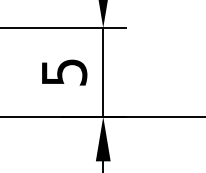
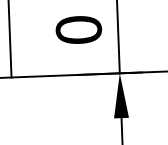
text: (64, 72) -> (79, 30), 5 -> 0

